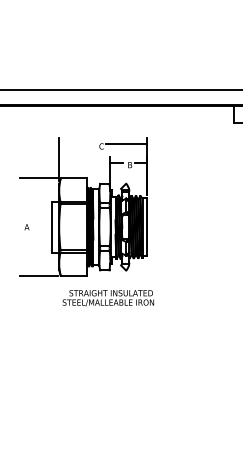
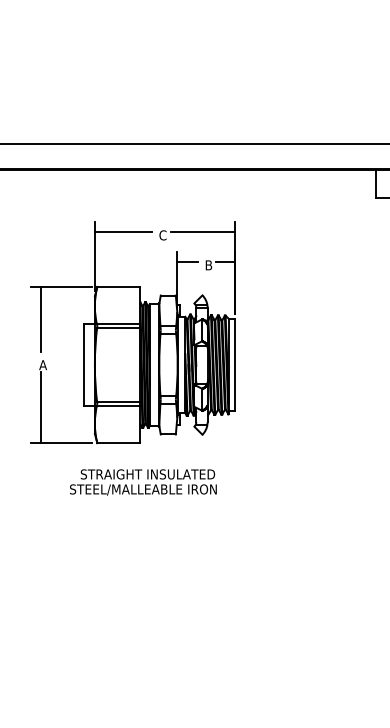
line: (76, 144) -> (122, 232), added
line: (25, 198) -> (40, 319), added
line: (25, 253) -> (40, 407), added
text: (107, 298) -> (141, 482), moved

